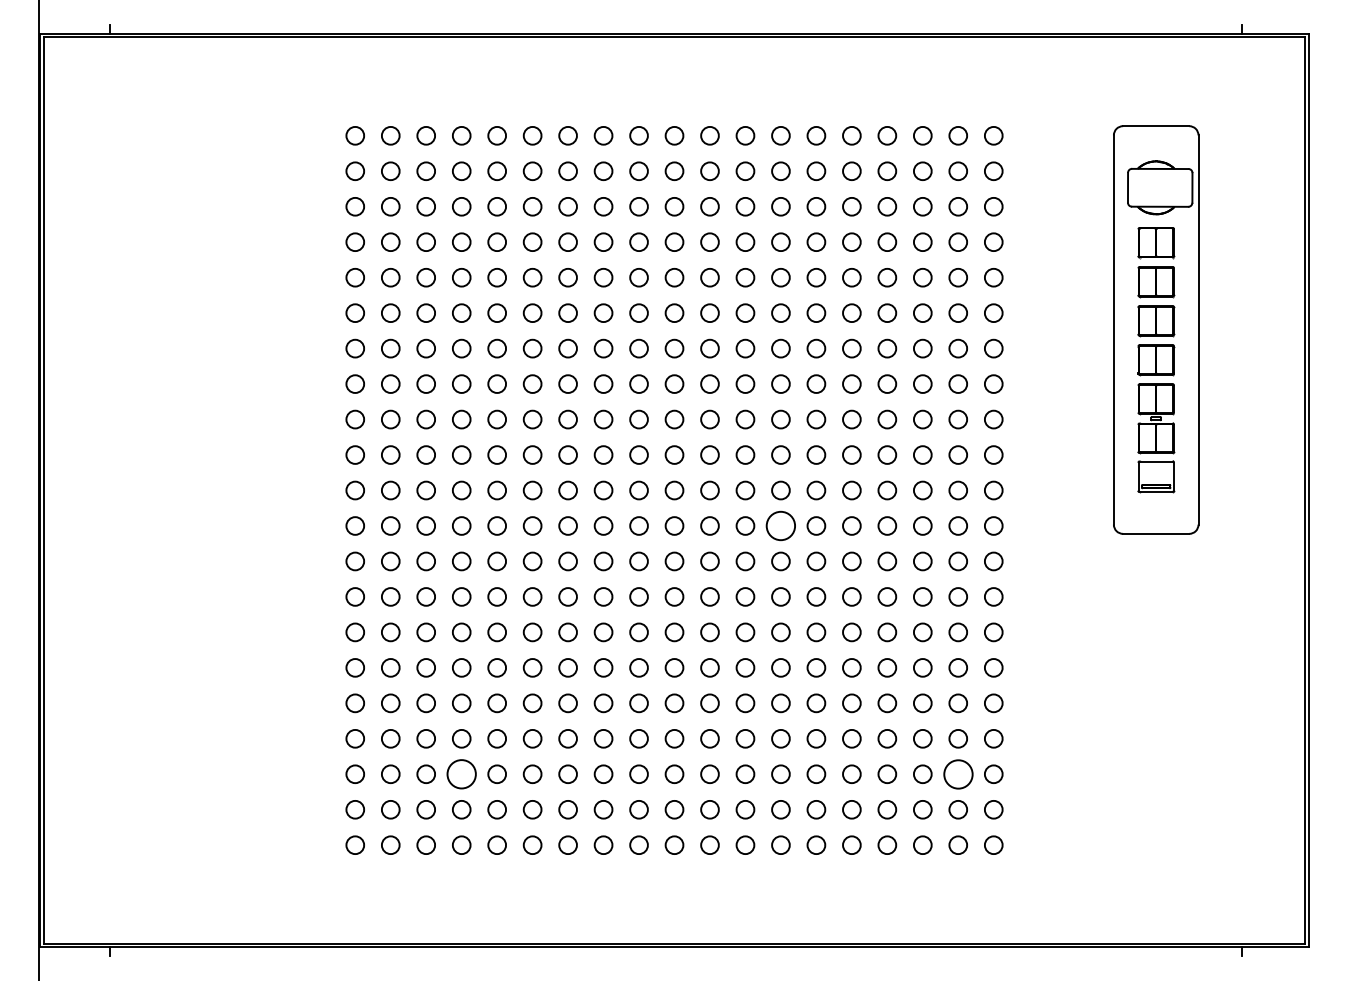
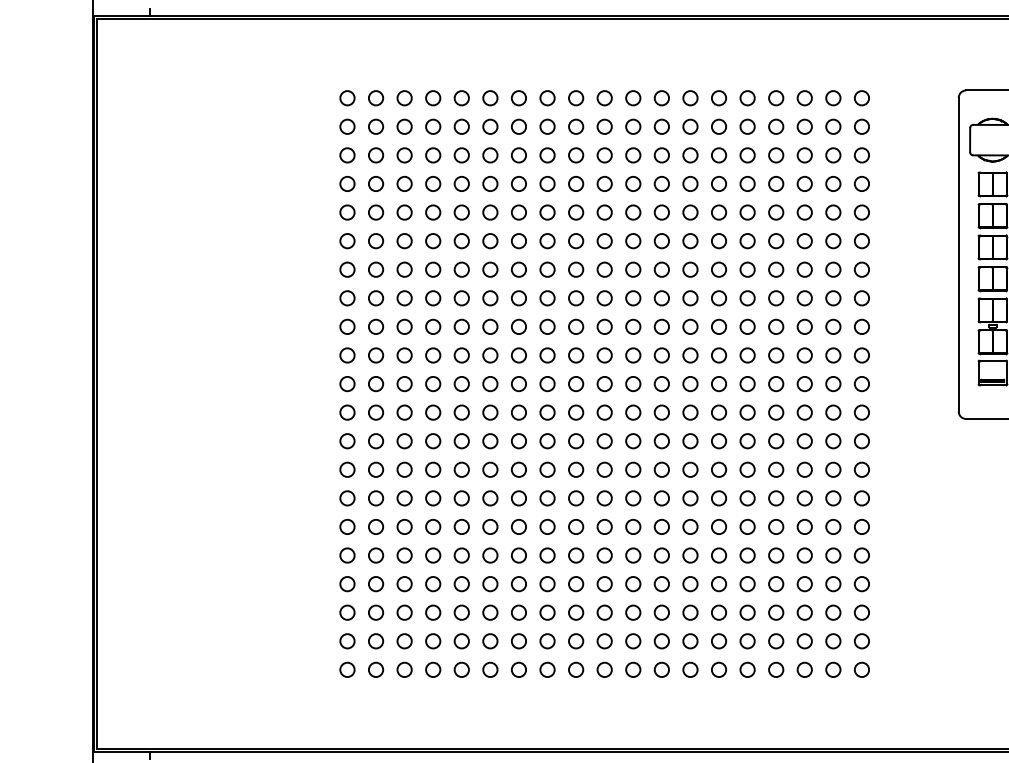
circle: (780, 525) -> (690, 412), size x0.62
circle: (957, 773) -> (832, 612), size x0.62
circle: (461, 774) -> (433, 612), size x0.62

